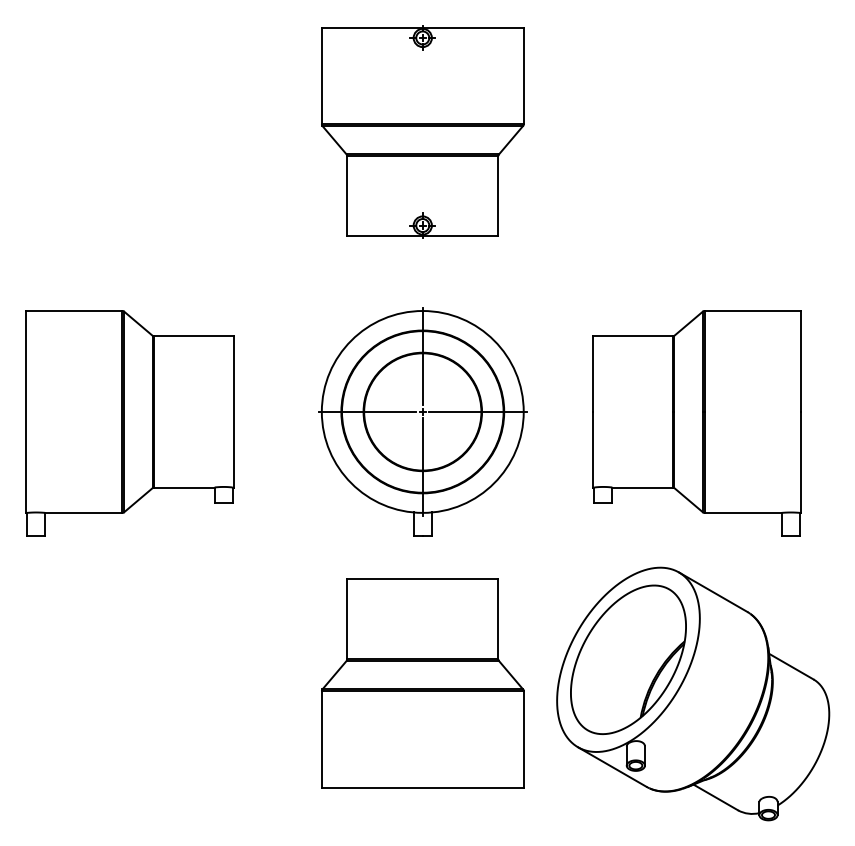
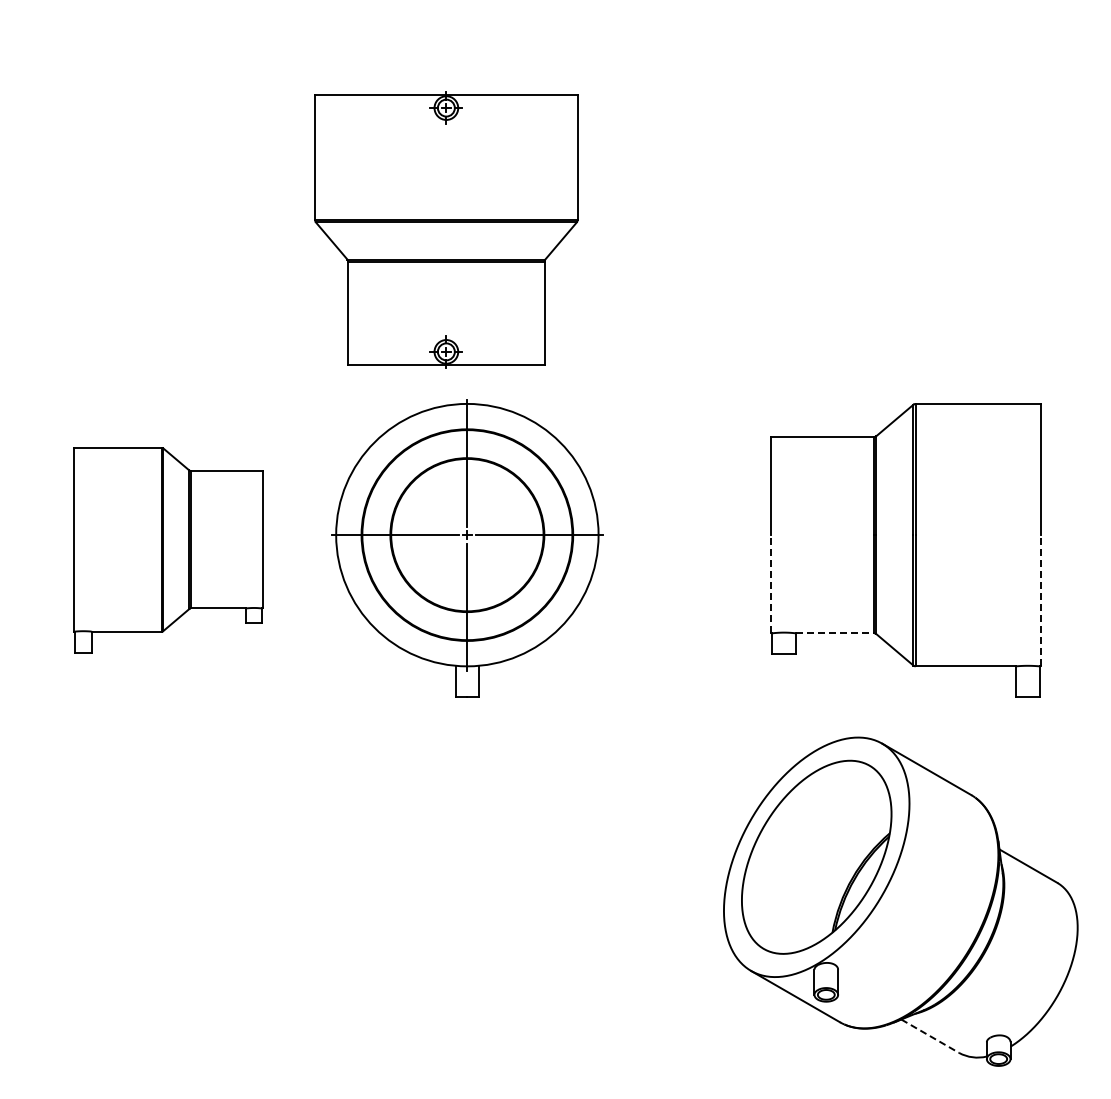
part: (422, 131) -> (446, 229), moved
part: (422, 422) -> (467, 548), moved
part: (129, 423) -> (168, 550), size x0.7
line: (592, 449) -> (770, 583), solid -> dashed
line: (801, 462) -> (1041, 600), solid -> dashed
line: (642, 487) -> (835, 633), solid -> dashed
part: (422, 683) -> (549, 888), removed
line: (716, 797) -> (930, 1036), solid -> dashed

